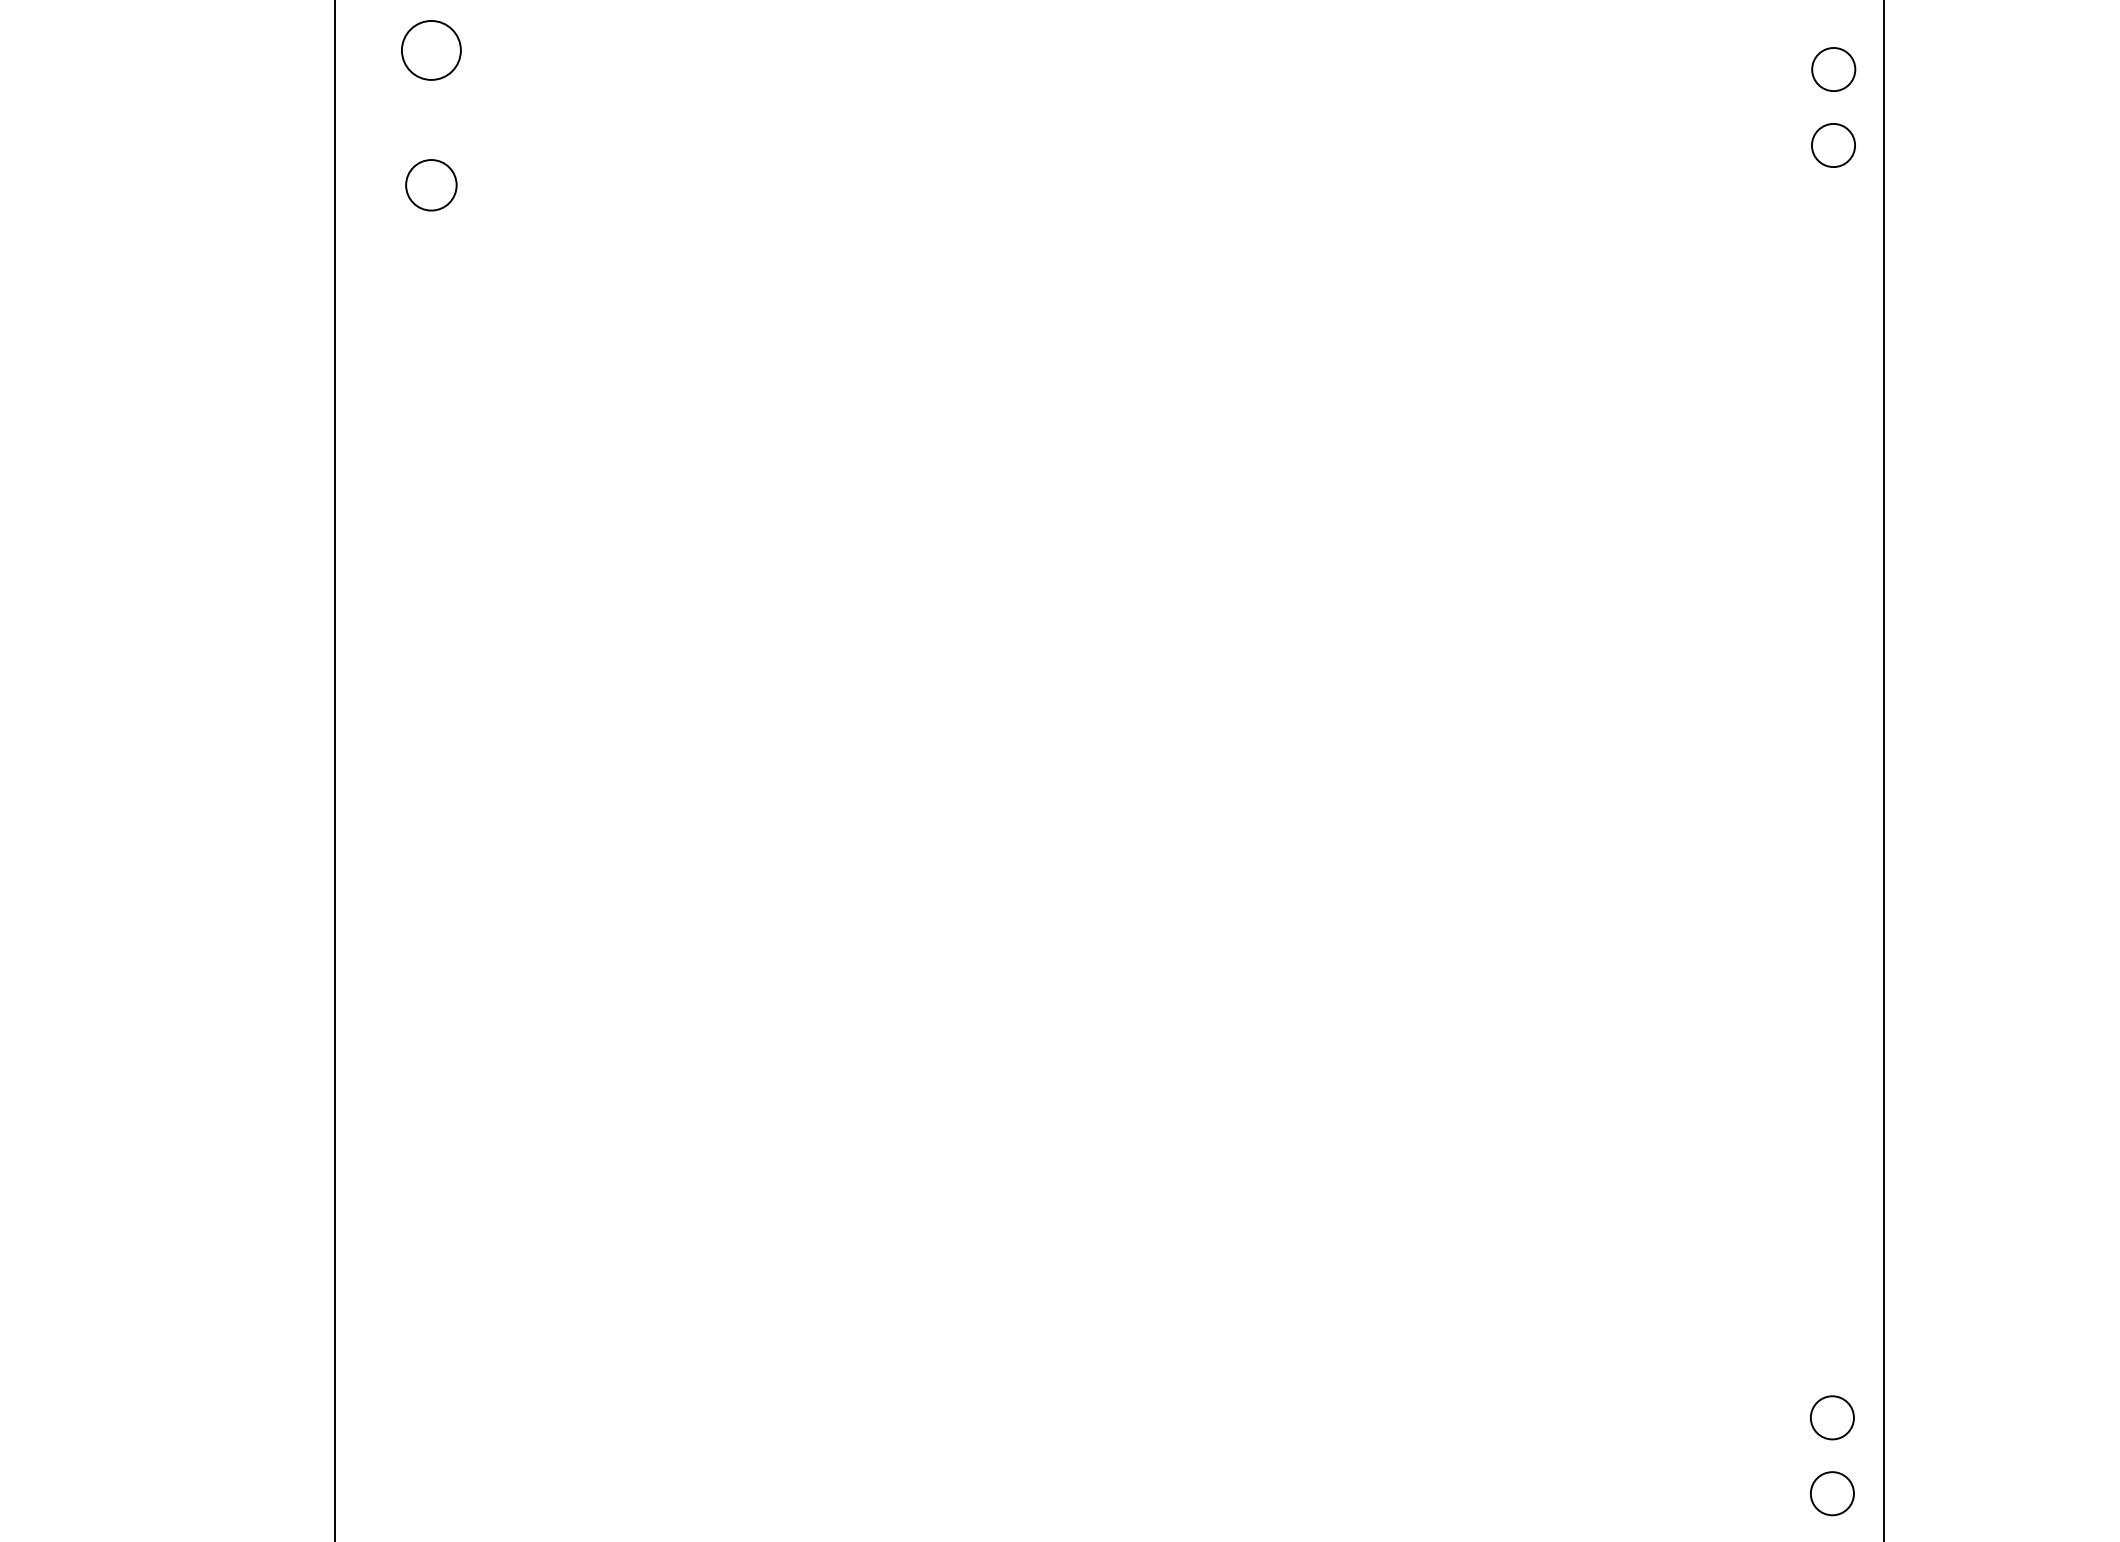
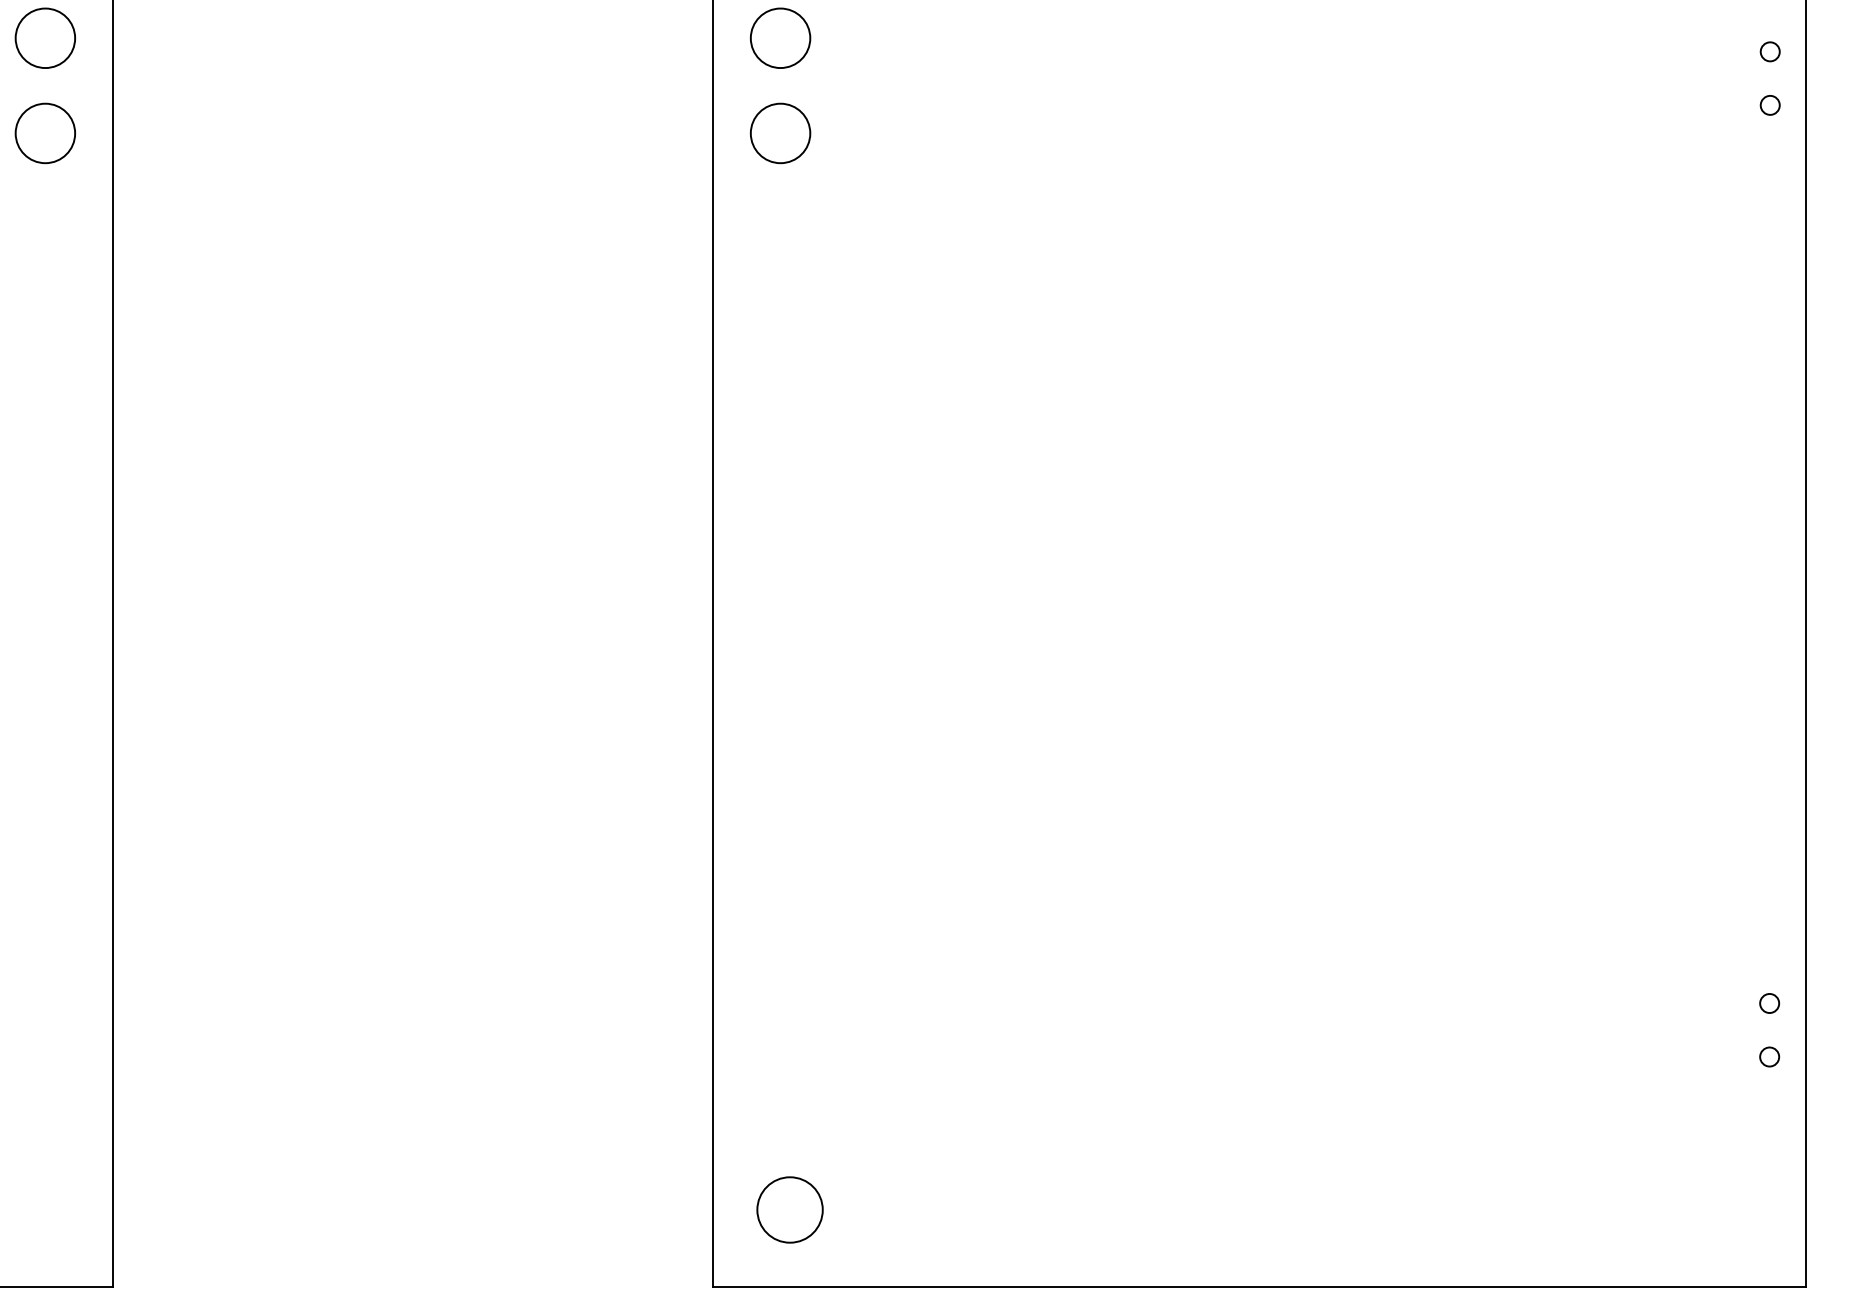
circle: (431, 50) -> (780, 38), size x1.43
circle: (1832, 69) -> (1769, 51), size x0.62
circle: (1832, 144) -> (1769, 104), size x0.62
circle: (431, 185) -> (780, 133), size x1.67
circle: (1832, 1417) -> (1769, 1003), size x0.62
circle: (1832, 1492) -> (1769, 1056), size x0.62

